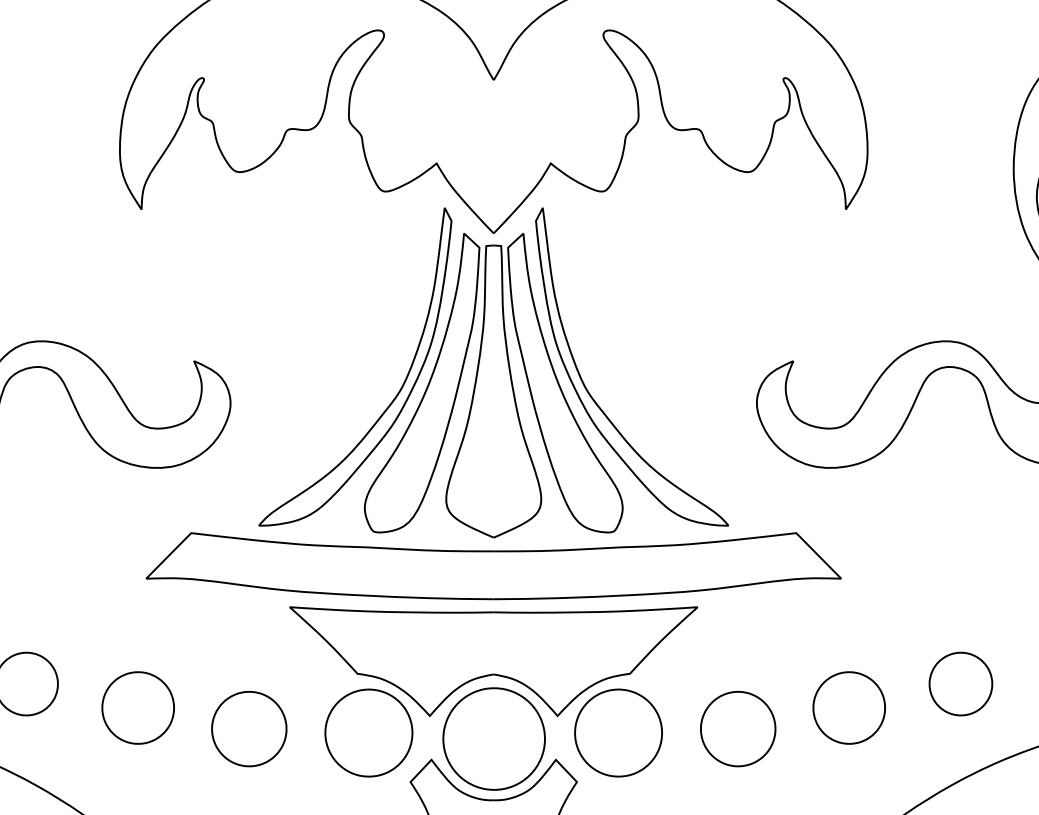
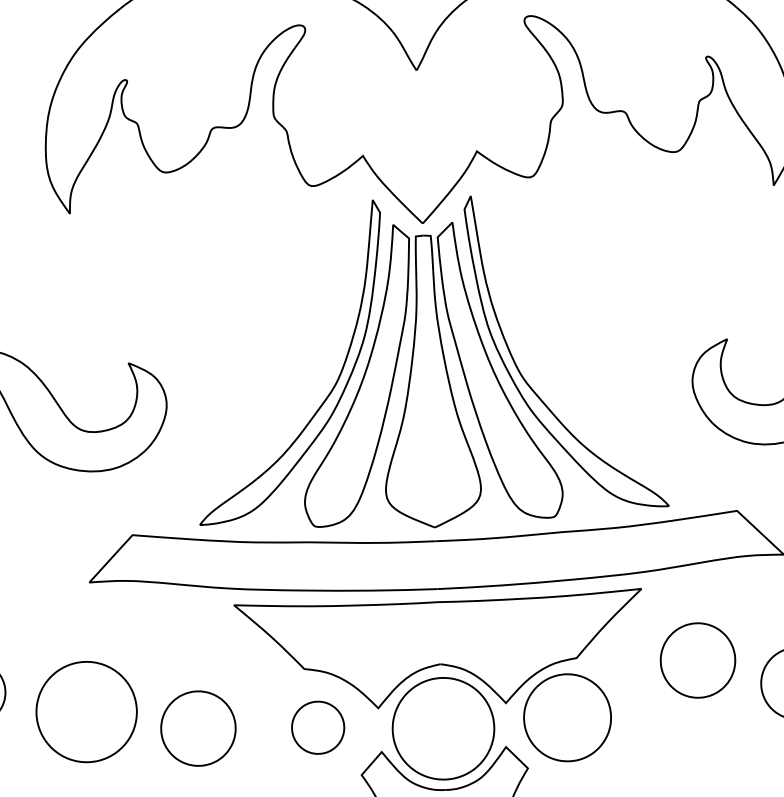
part: (137, 707) -> (85, 711), size x1.4
part: (738, 729) -> (698, 660), moved
part: (368, 732) -> (317, 727), size x0.6

